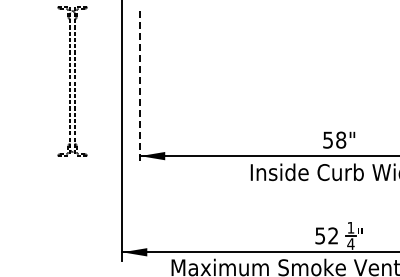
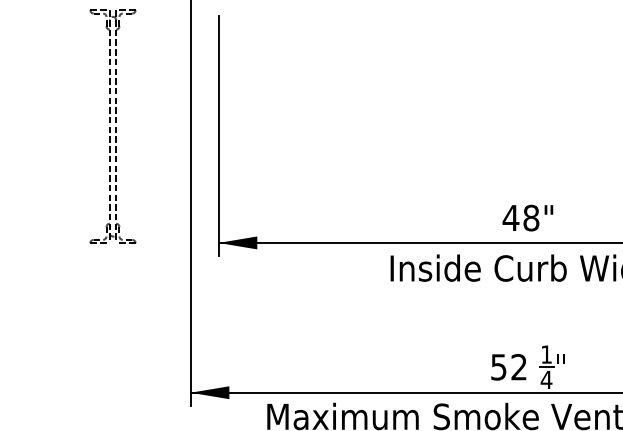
line: (140, 87) -> (218, 136), dashed -> solid
text: (327, 139) -> (510, 217), 58" -> 48"

